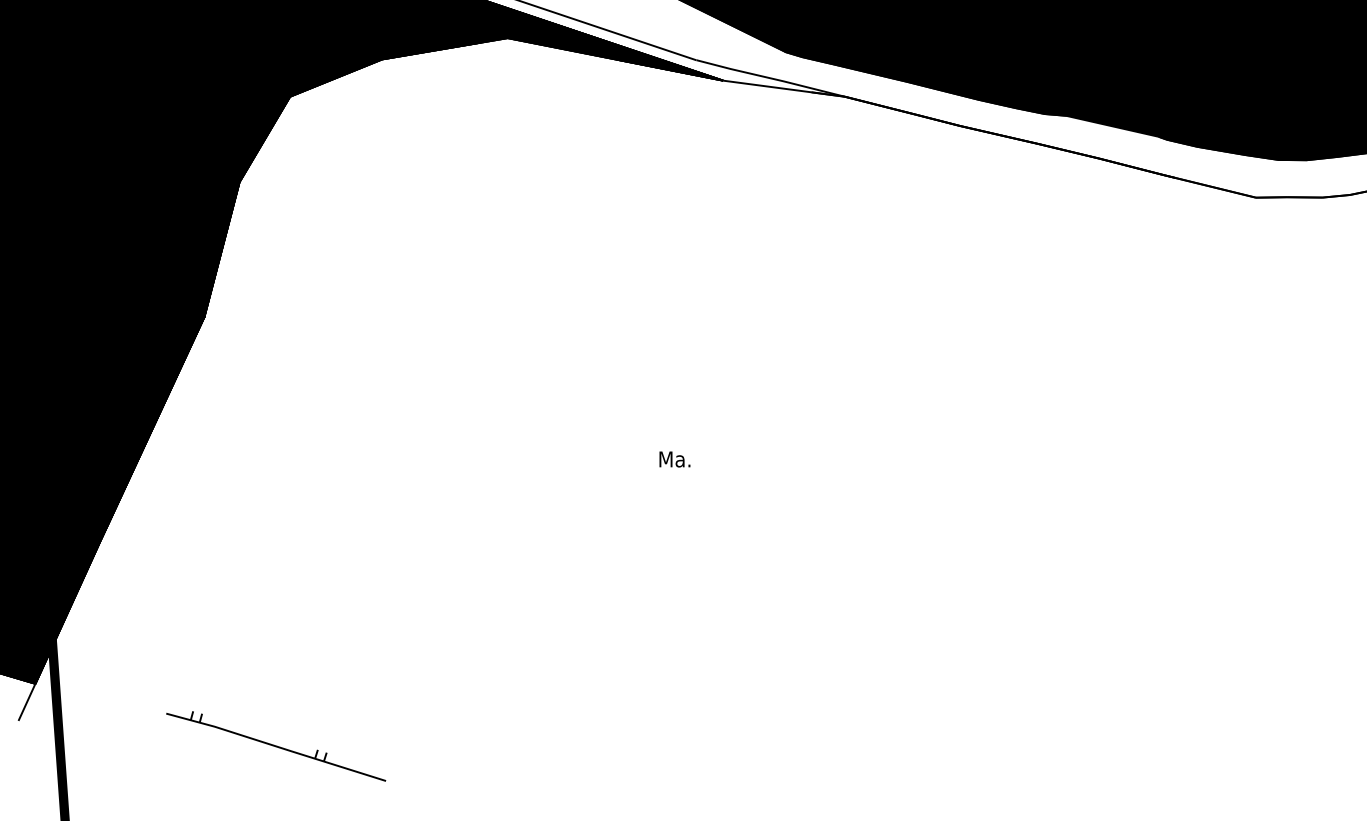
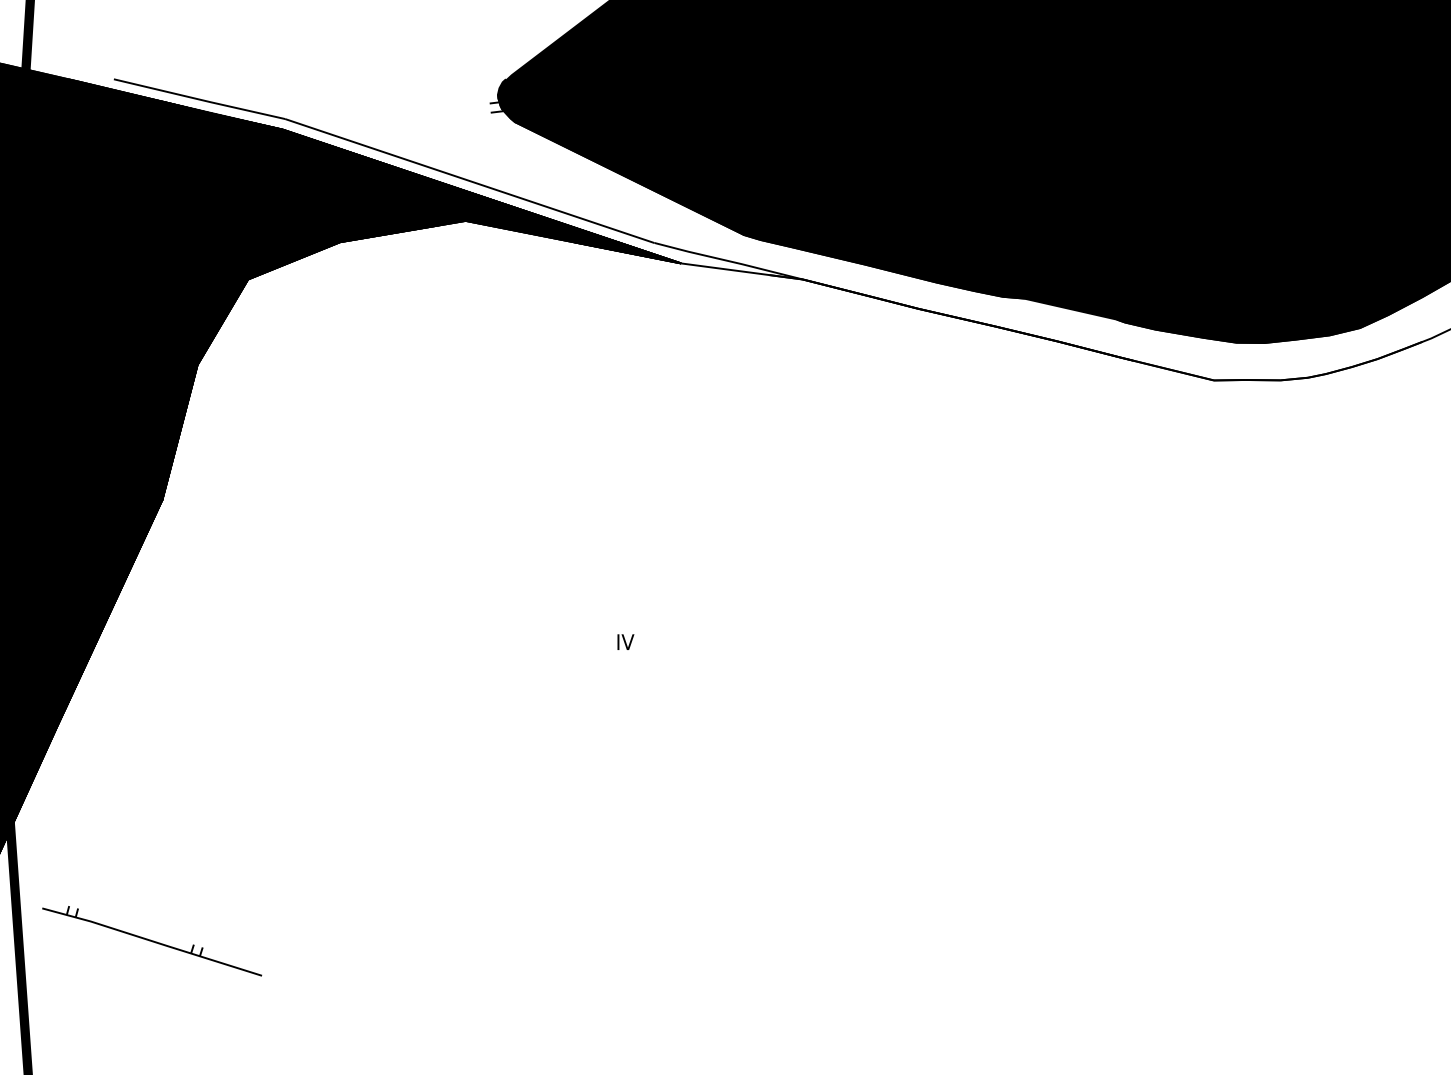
text: (675, 459) -> (633, 642), Ma. -> IV
part: (276, 746) -> (152, 941), moved

